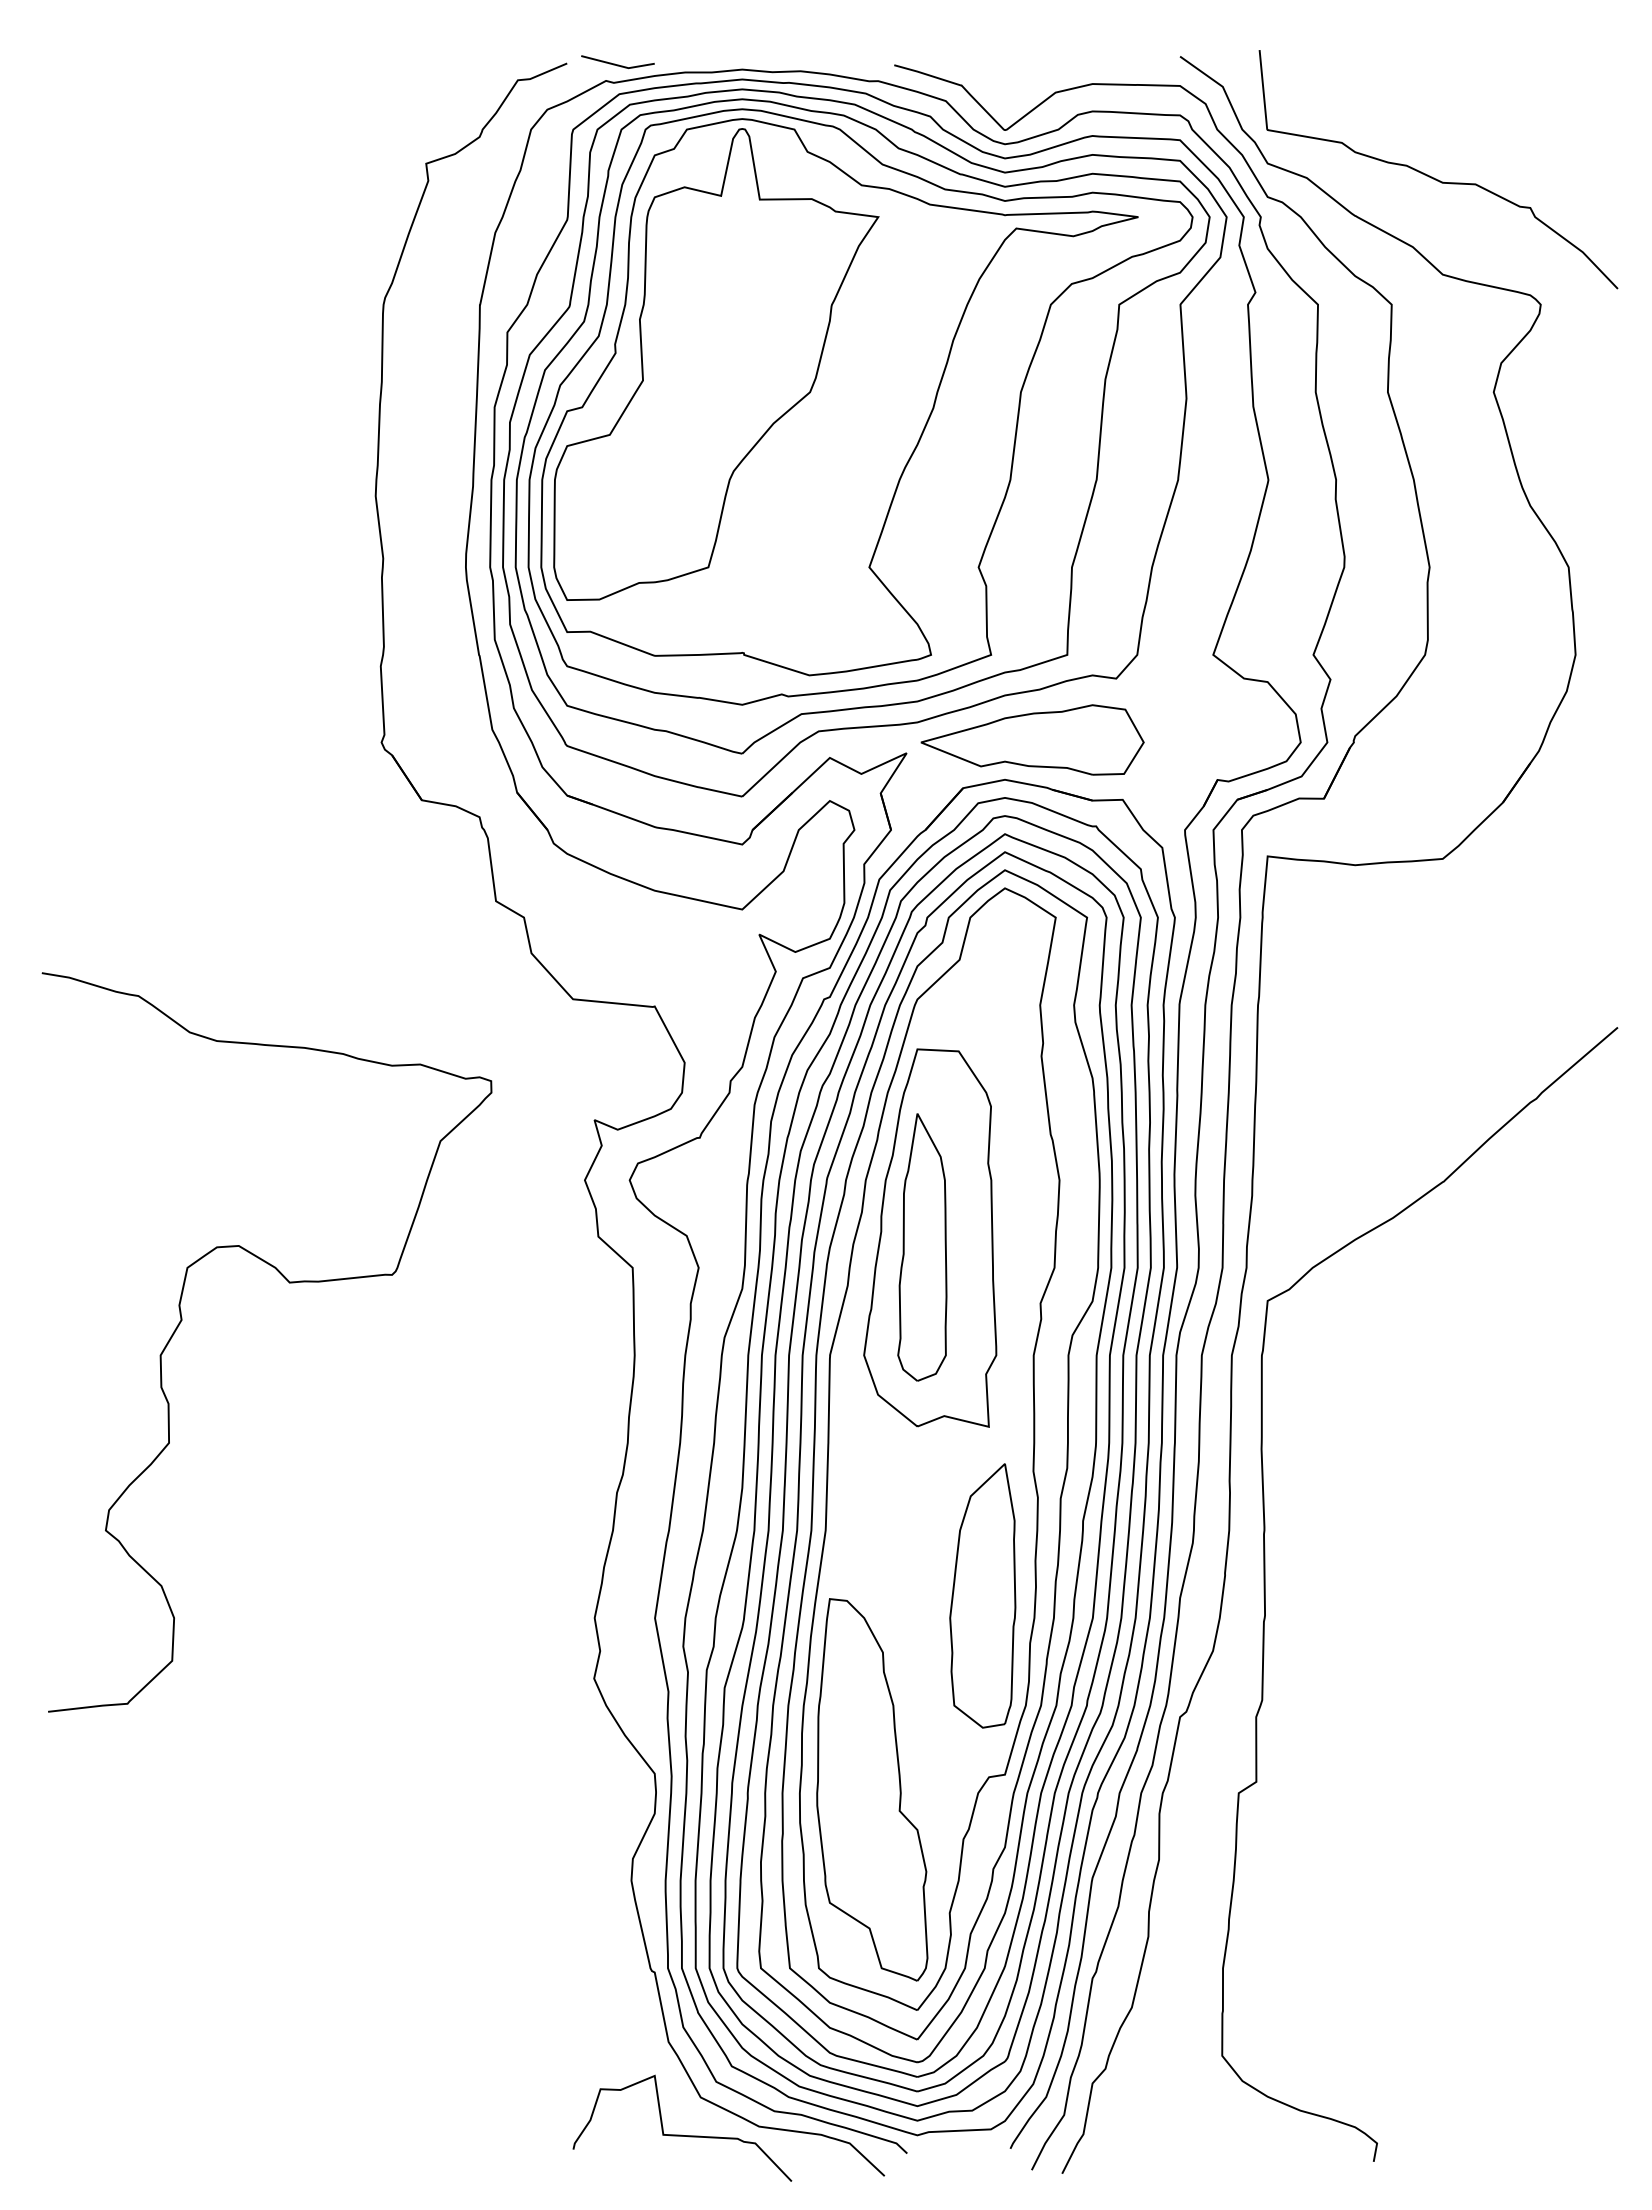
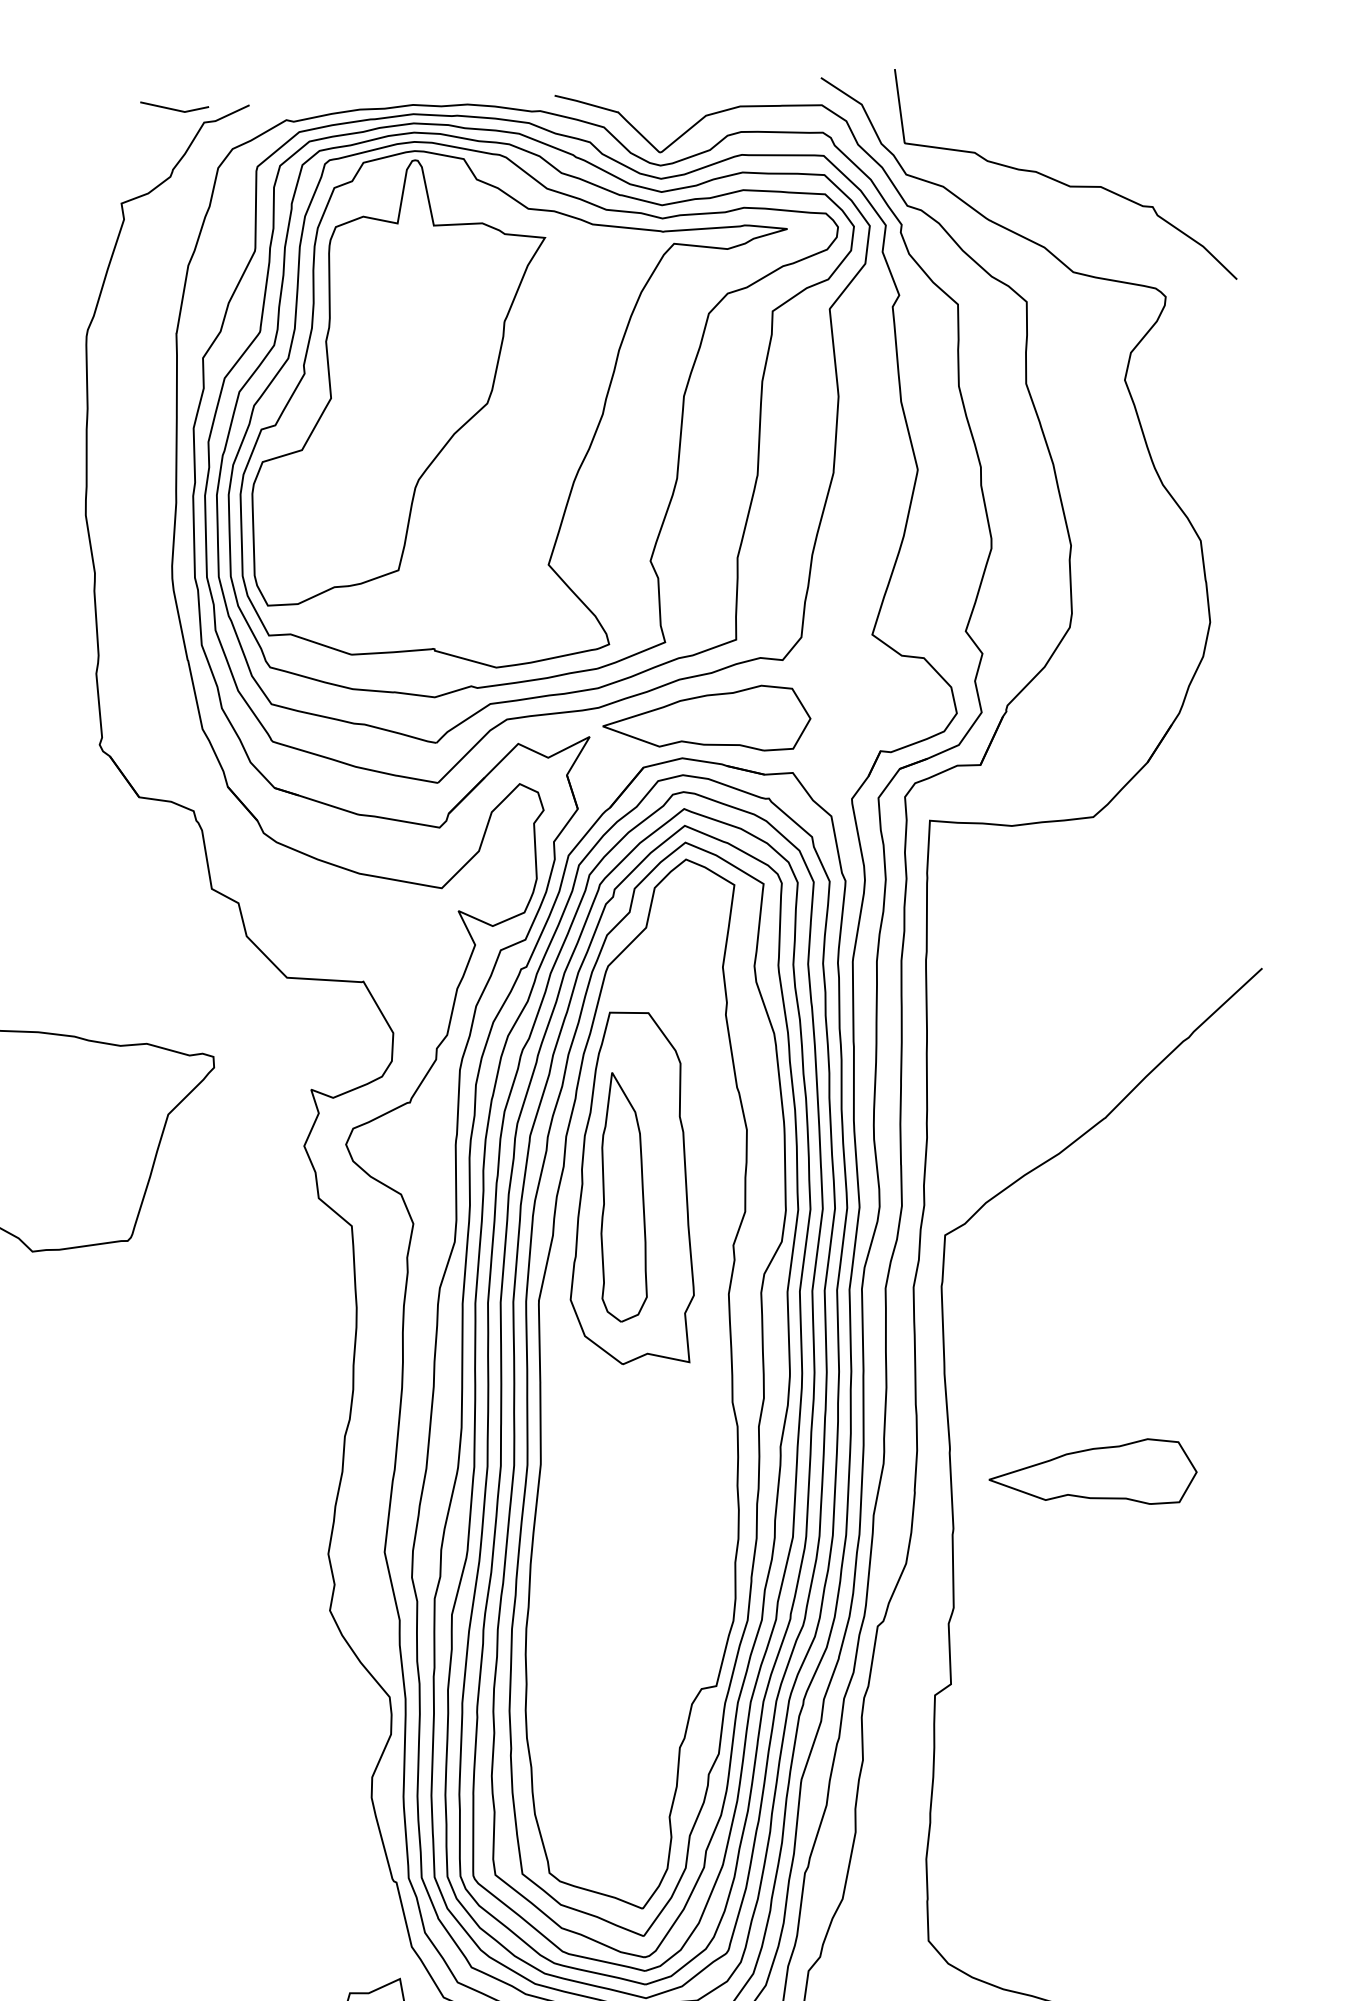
line: (615, 63) -> (172, 108), moved
part: (1416, 1561) -> (1092, 1473), added
part: (982, 1595) -> (689, 1519), removed
part: (872, 1789) -> (593, 1704), removed

